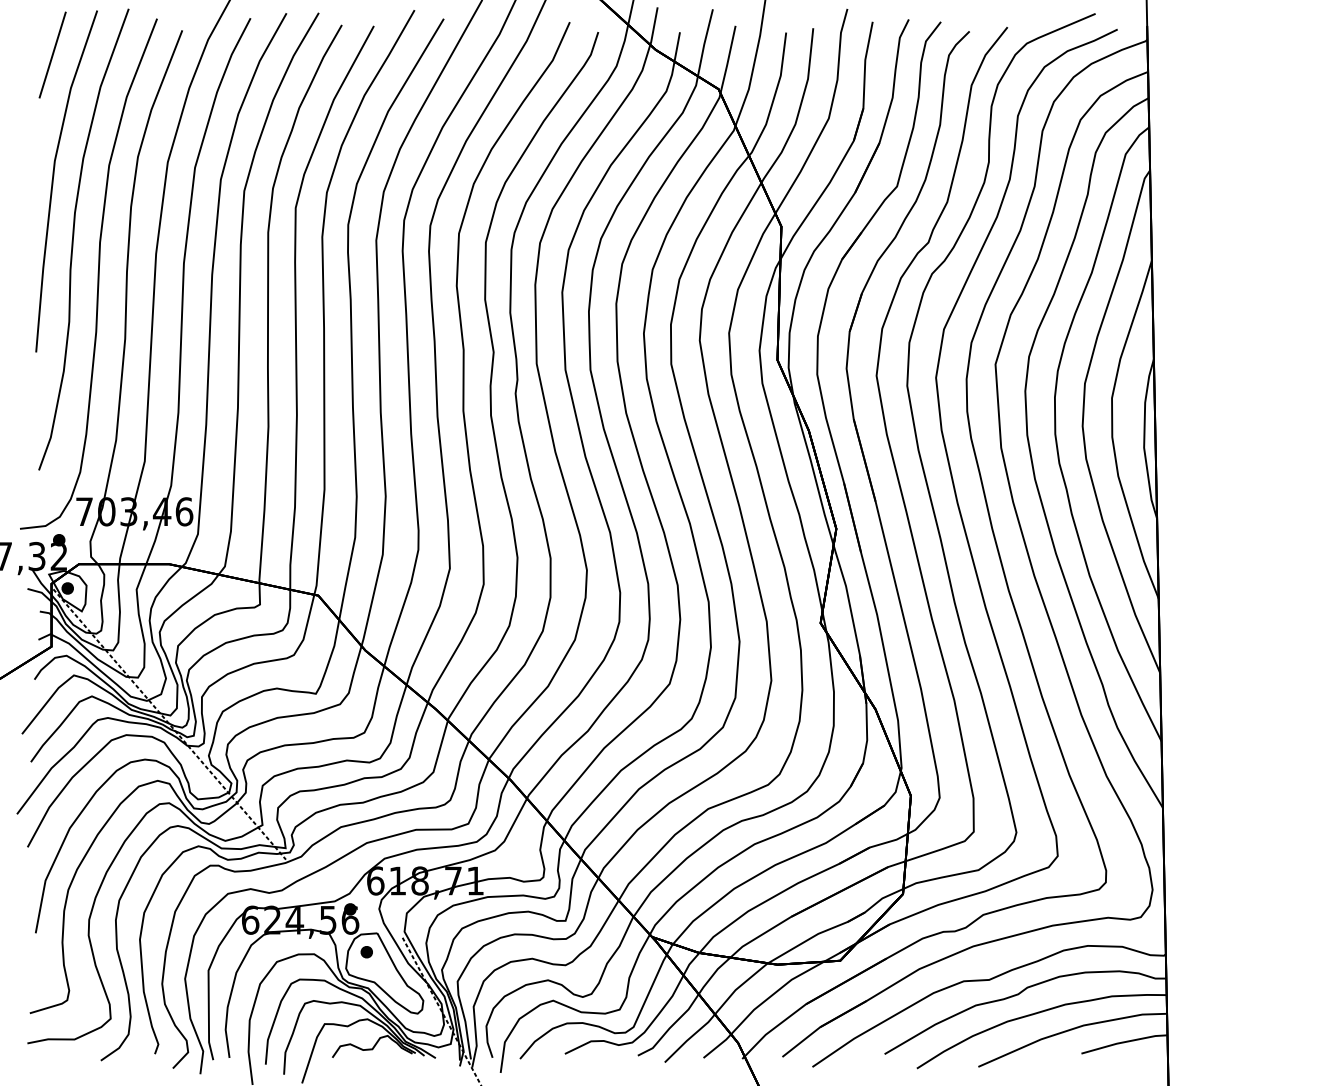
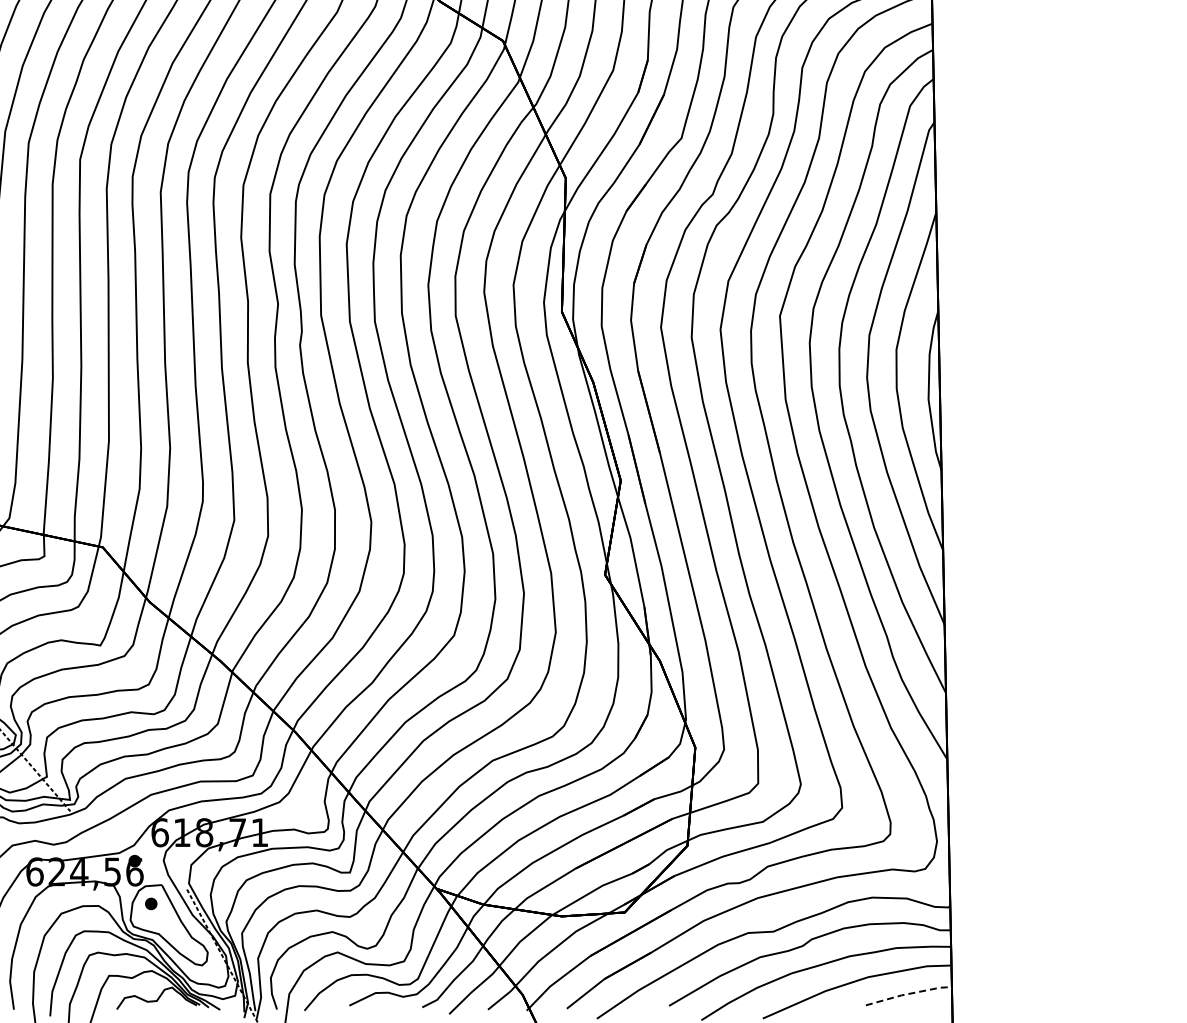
line: (1124, 1042) -> (908, 994), solid -> dashed

